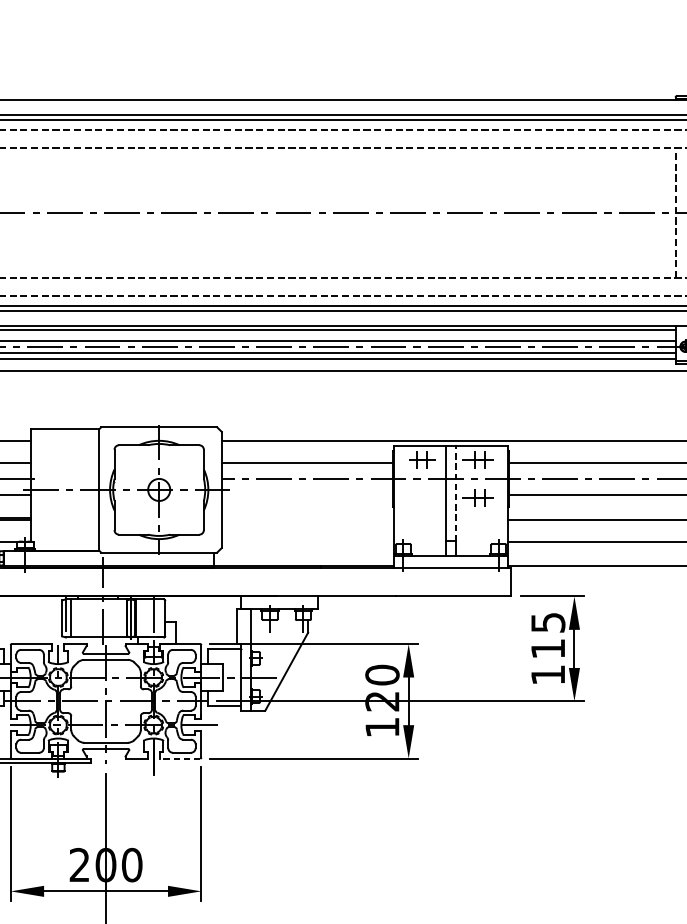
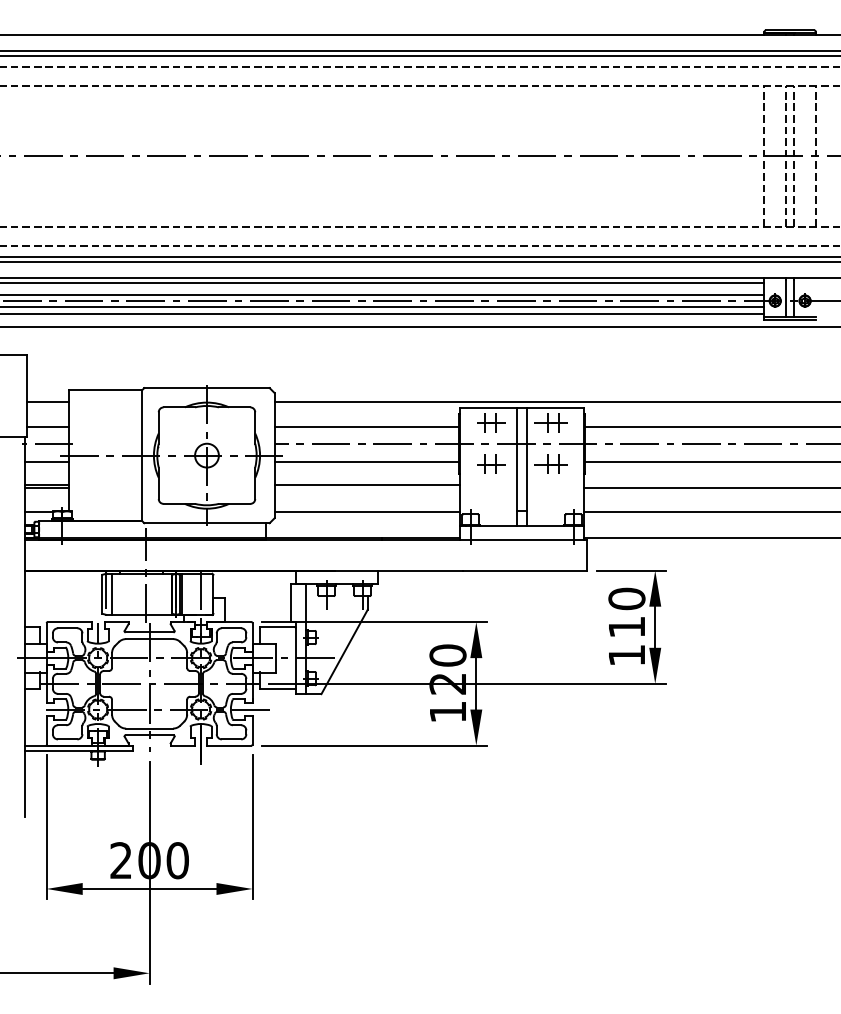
line: (456, 493) -> (527, 459), dashed -> solid
line: (306, 495) -> (366, 461), added
part: (422, 497) -> (491, 463), added
line: (307, 517) -> (367, 485), added
line: (307, 542) -> (367, 512), added
text: (547, 622) -> (626, 598), 115 -> 110
line: (180, 758) -> (229, 745), dashed -> solid

